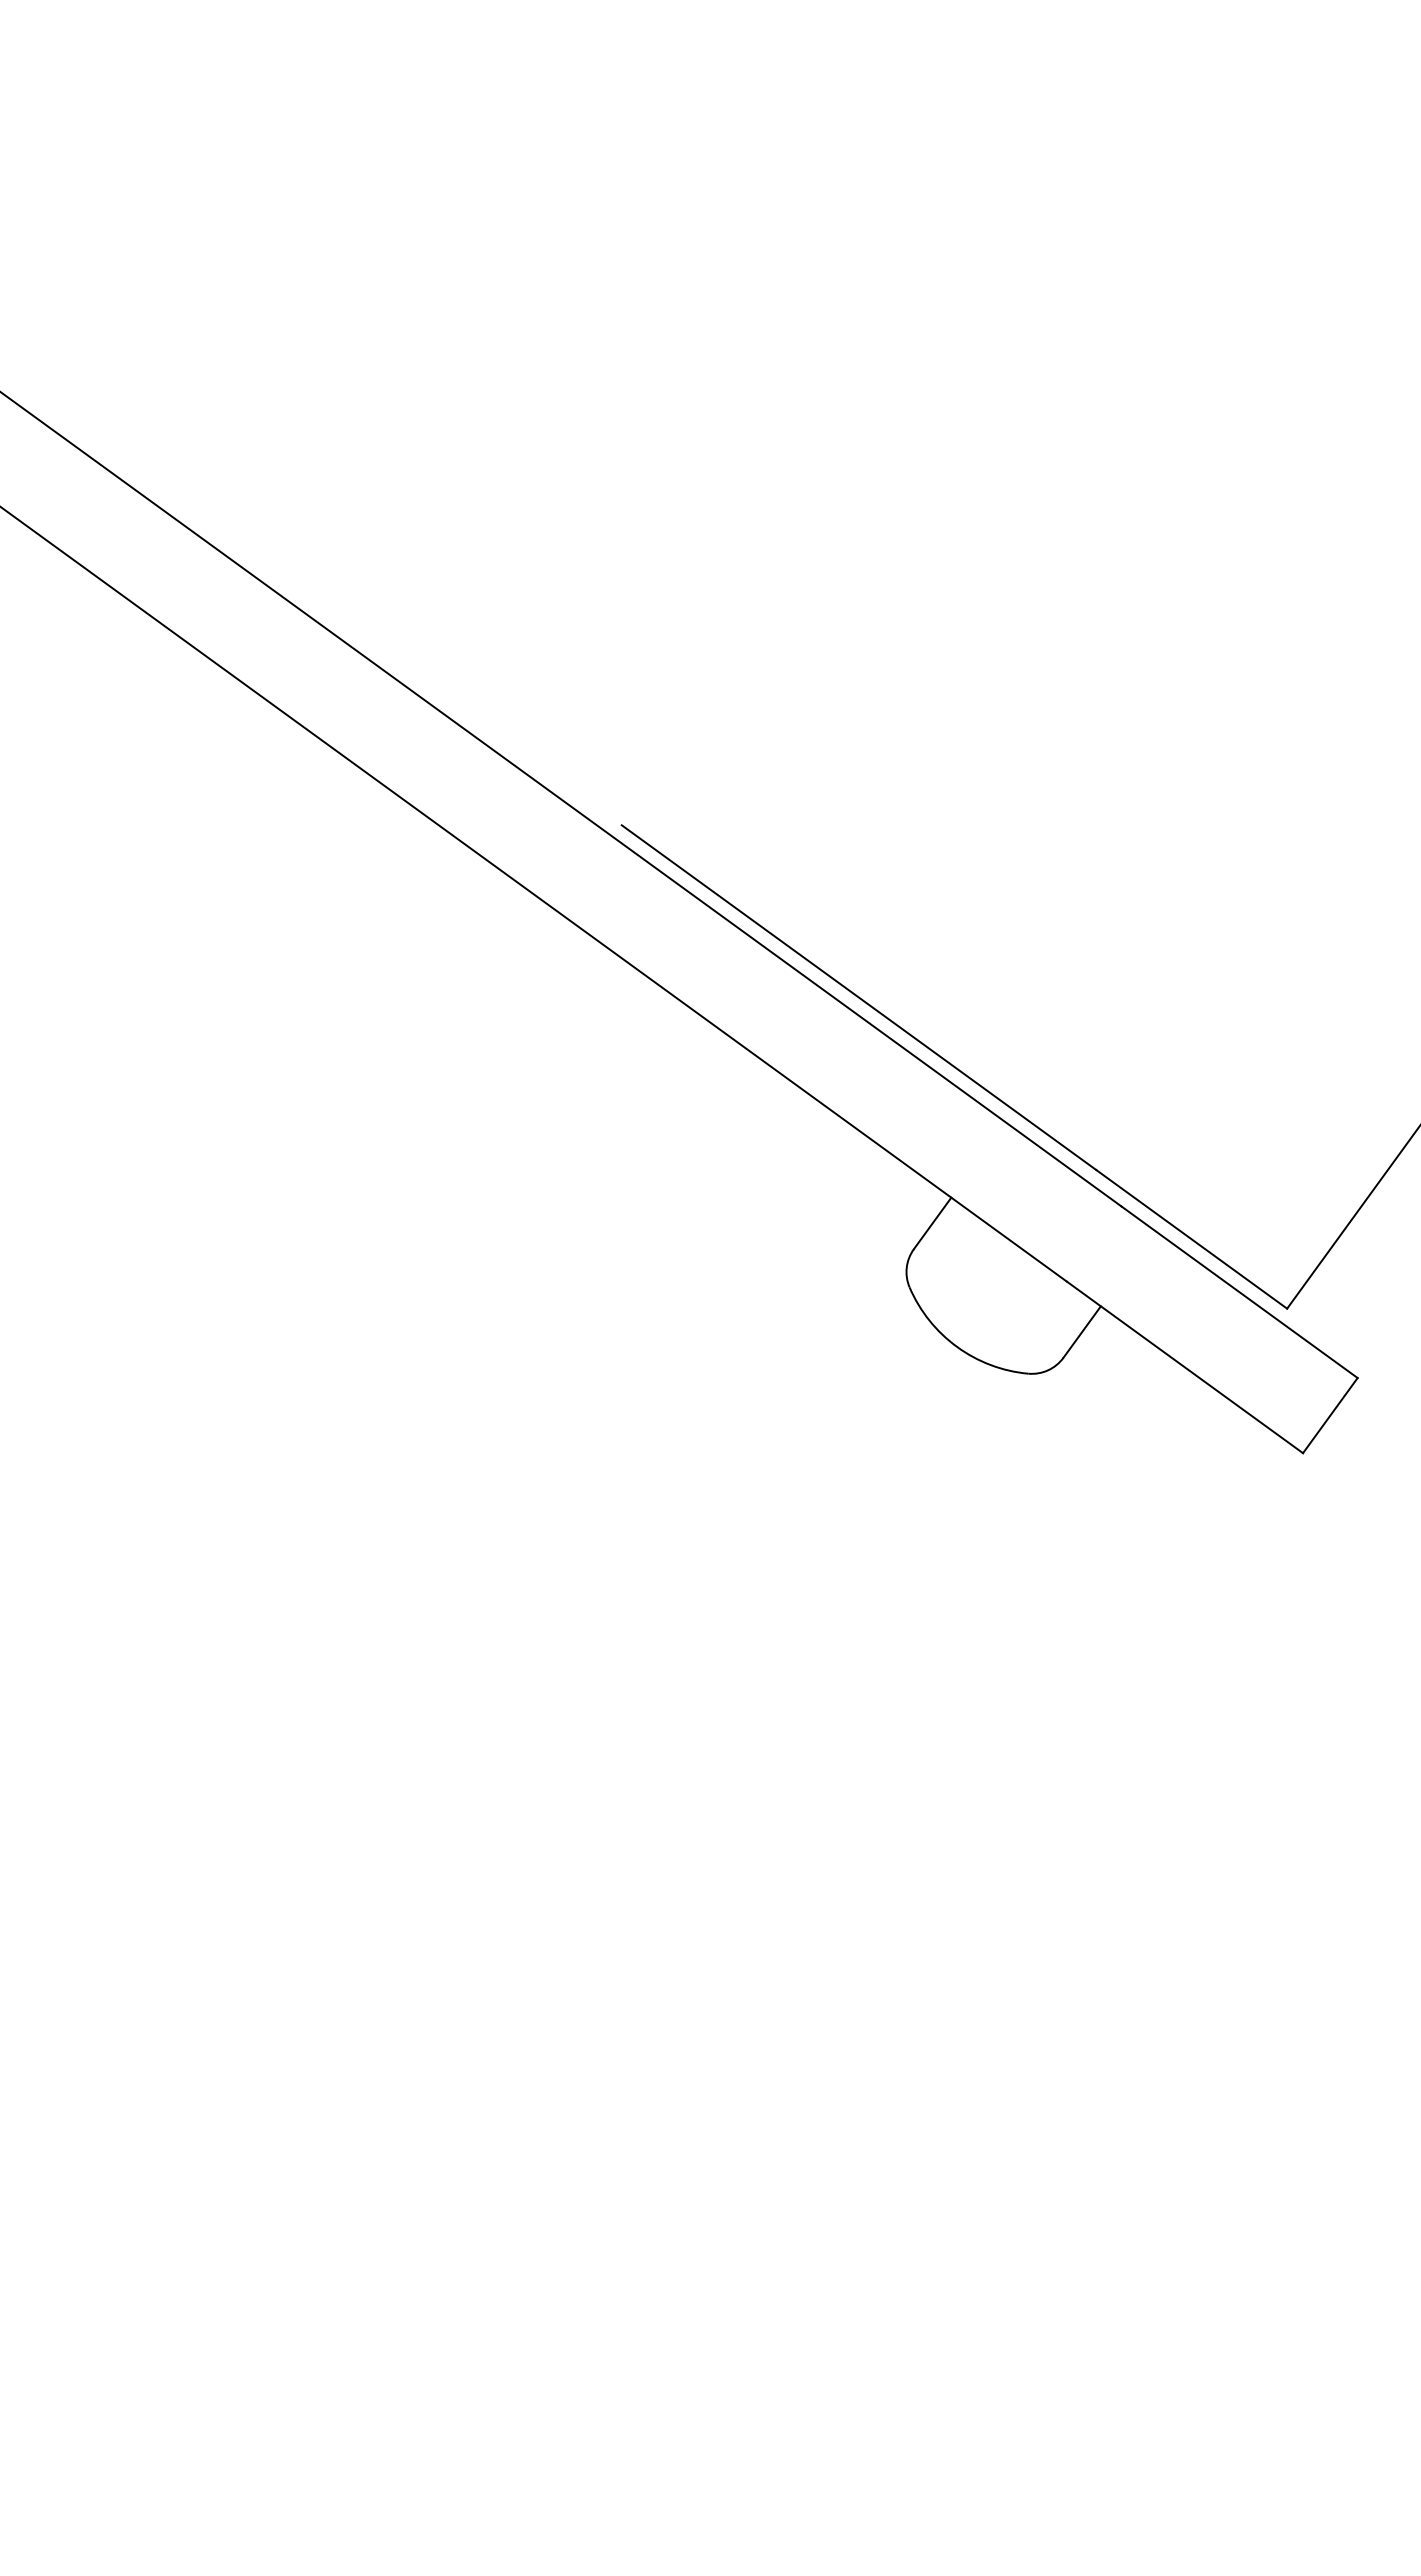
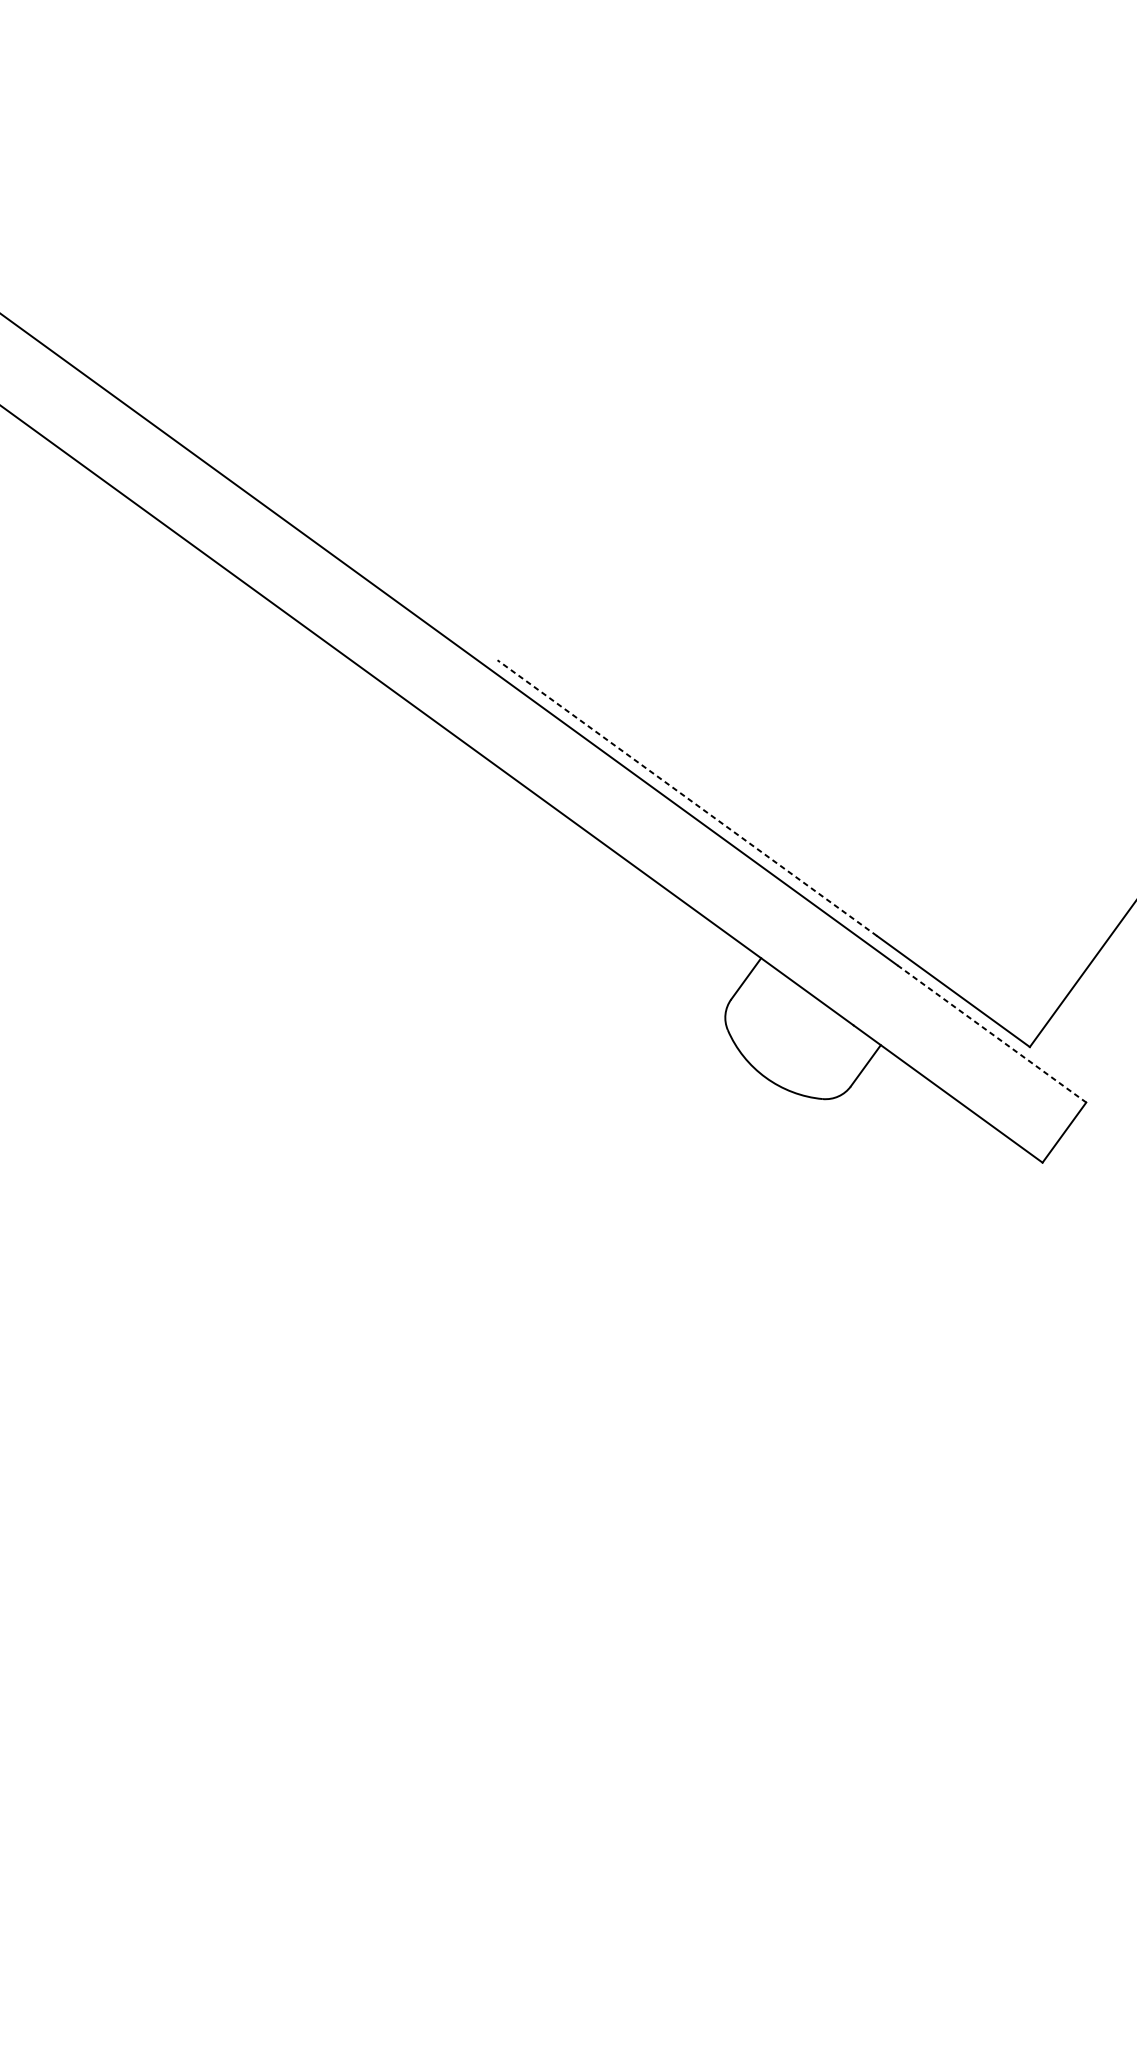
line: (858, 997) -> (686, 798), solid -> dashed
line: (1239, 1292) -> (991, 1034), solid -> dashed

